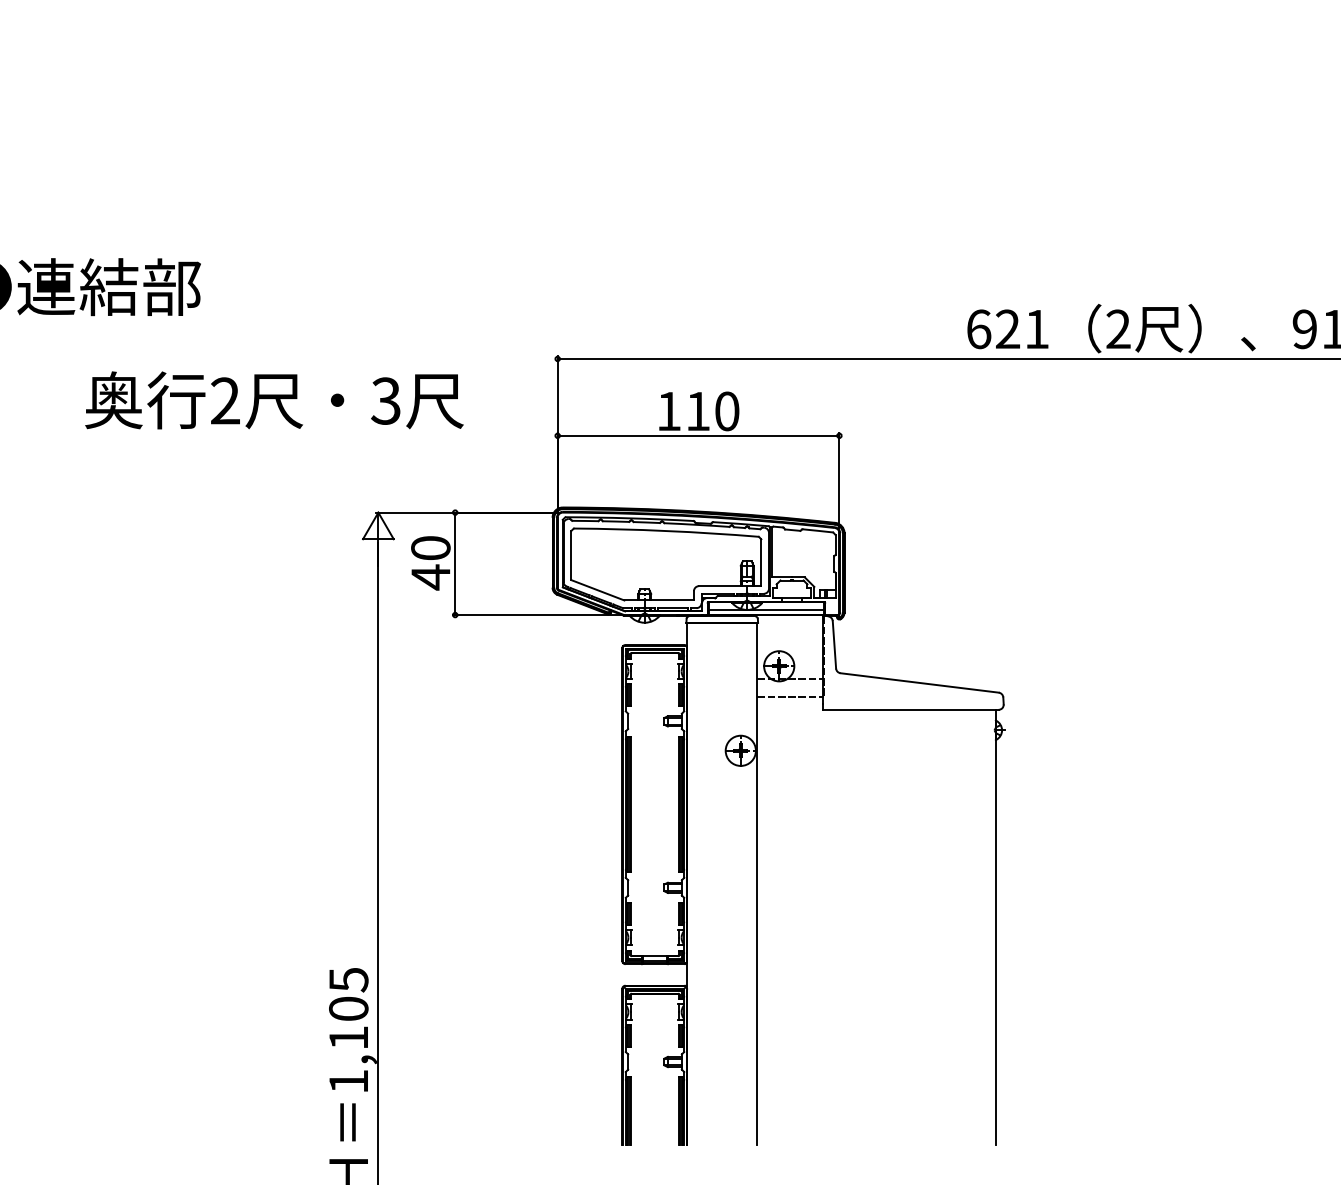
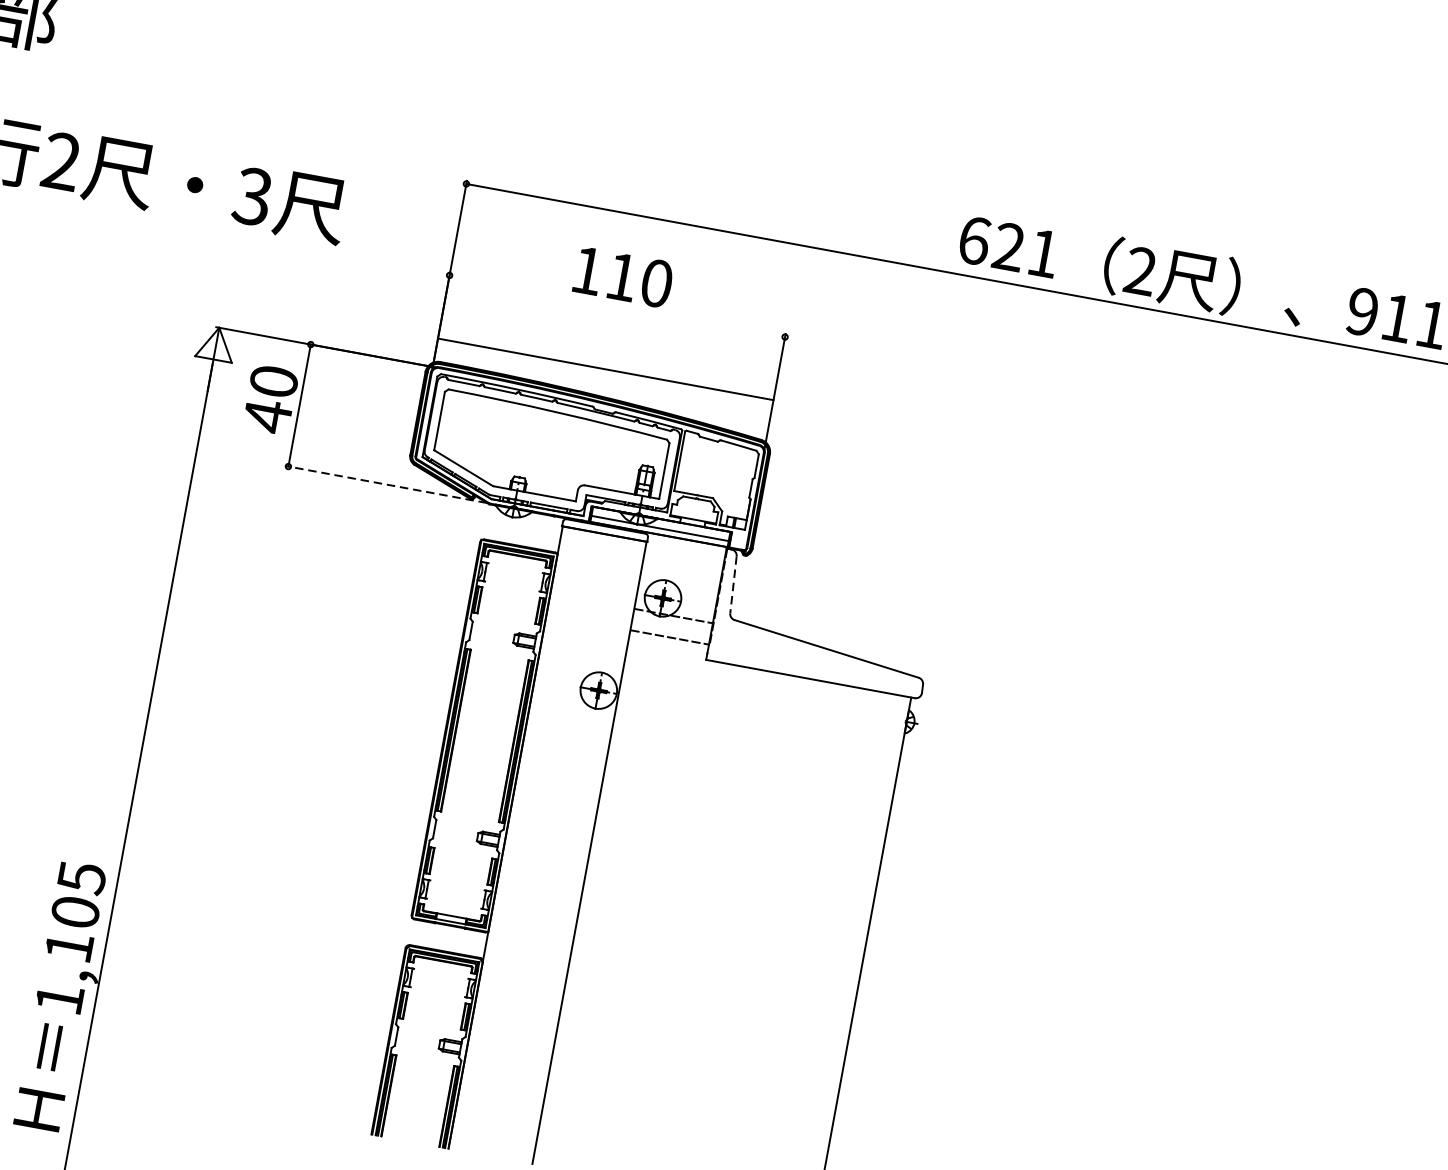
line: (698, 435) -> (605, 369), moved
line: (537, 615) -> (386, 485), solid -> dashed
line: (834, 644) -> (733, 584), solid -> dashed

